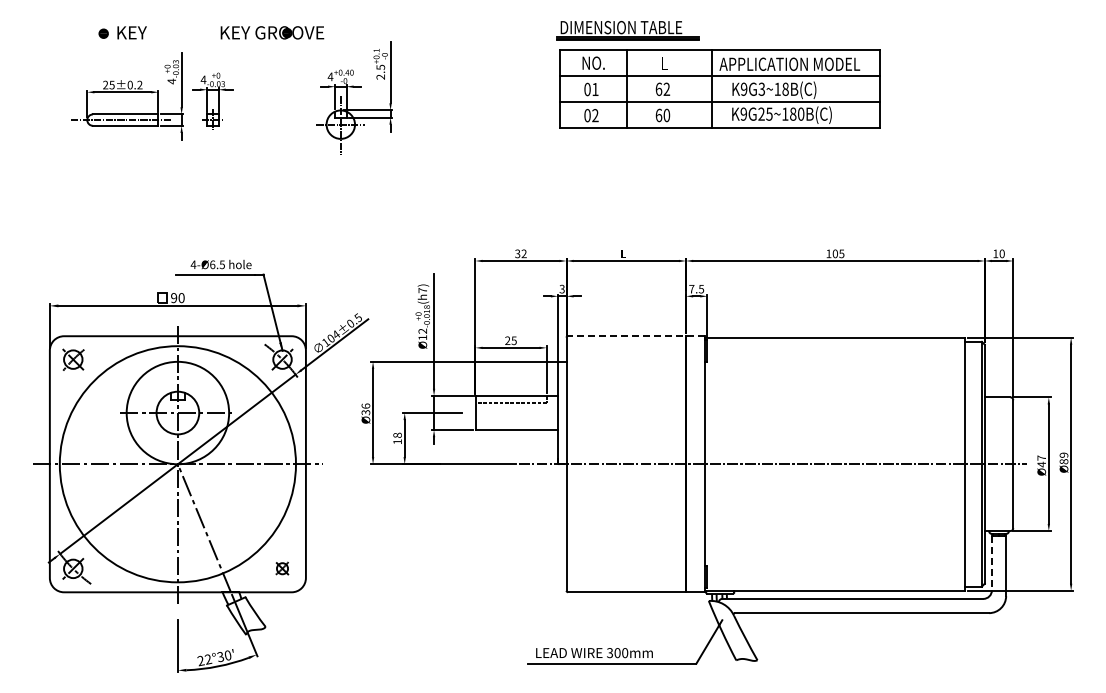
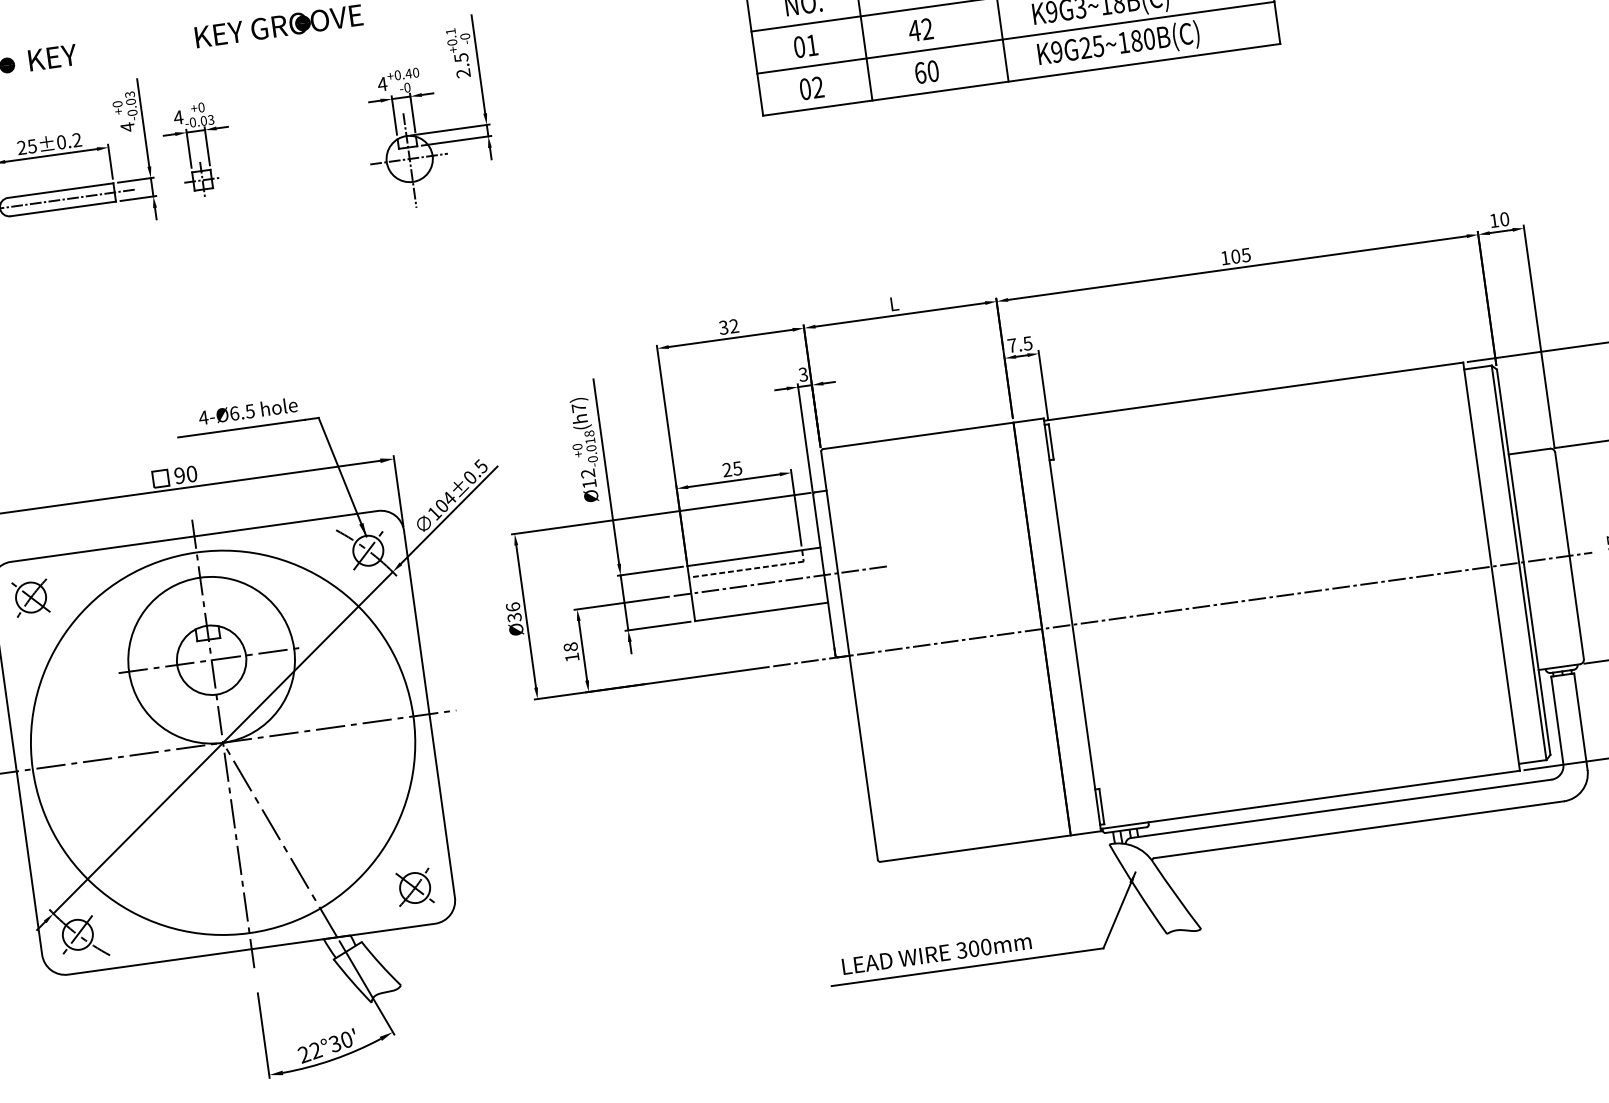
text: (658, 89) -> (913, 31), 62 -> 42
line: (635, 336) -> (932, 434), dashed -> solid
line: (530, 412) -> (779, 580), added
line: (991, 563) -> (1556, 720), dashed -> solid
part: (282, 568) -> (415, 887), size x1.67

